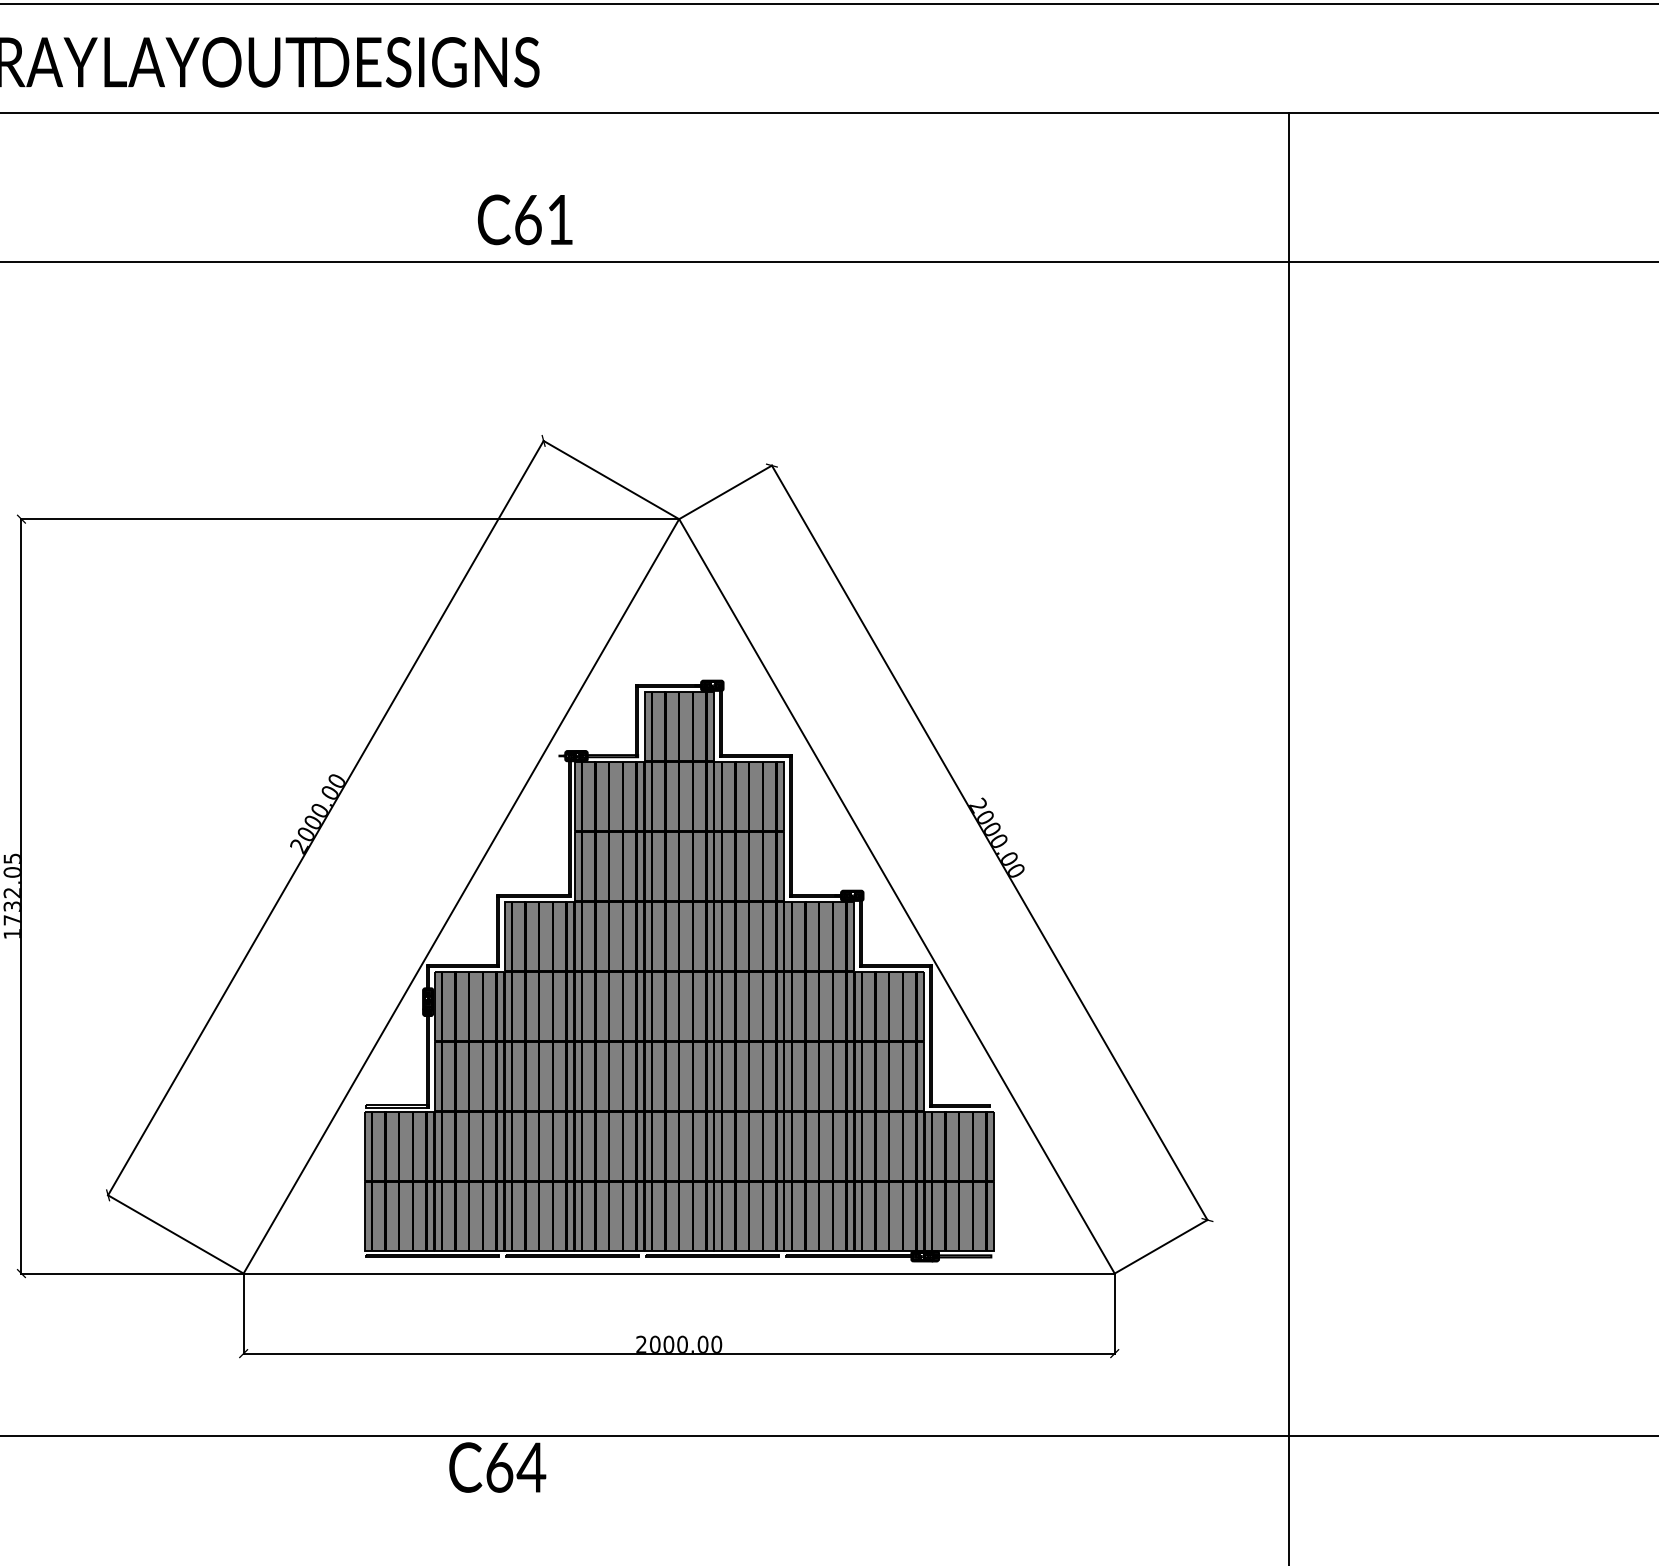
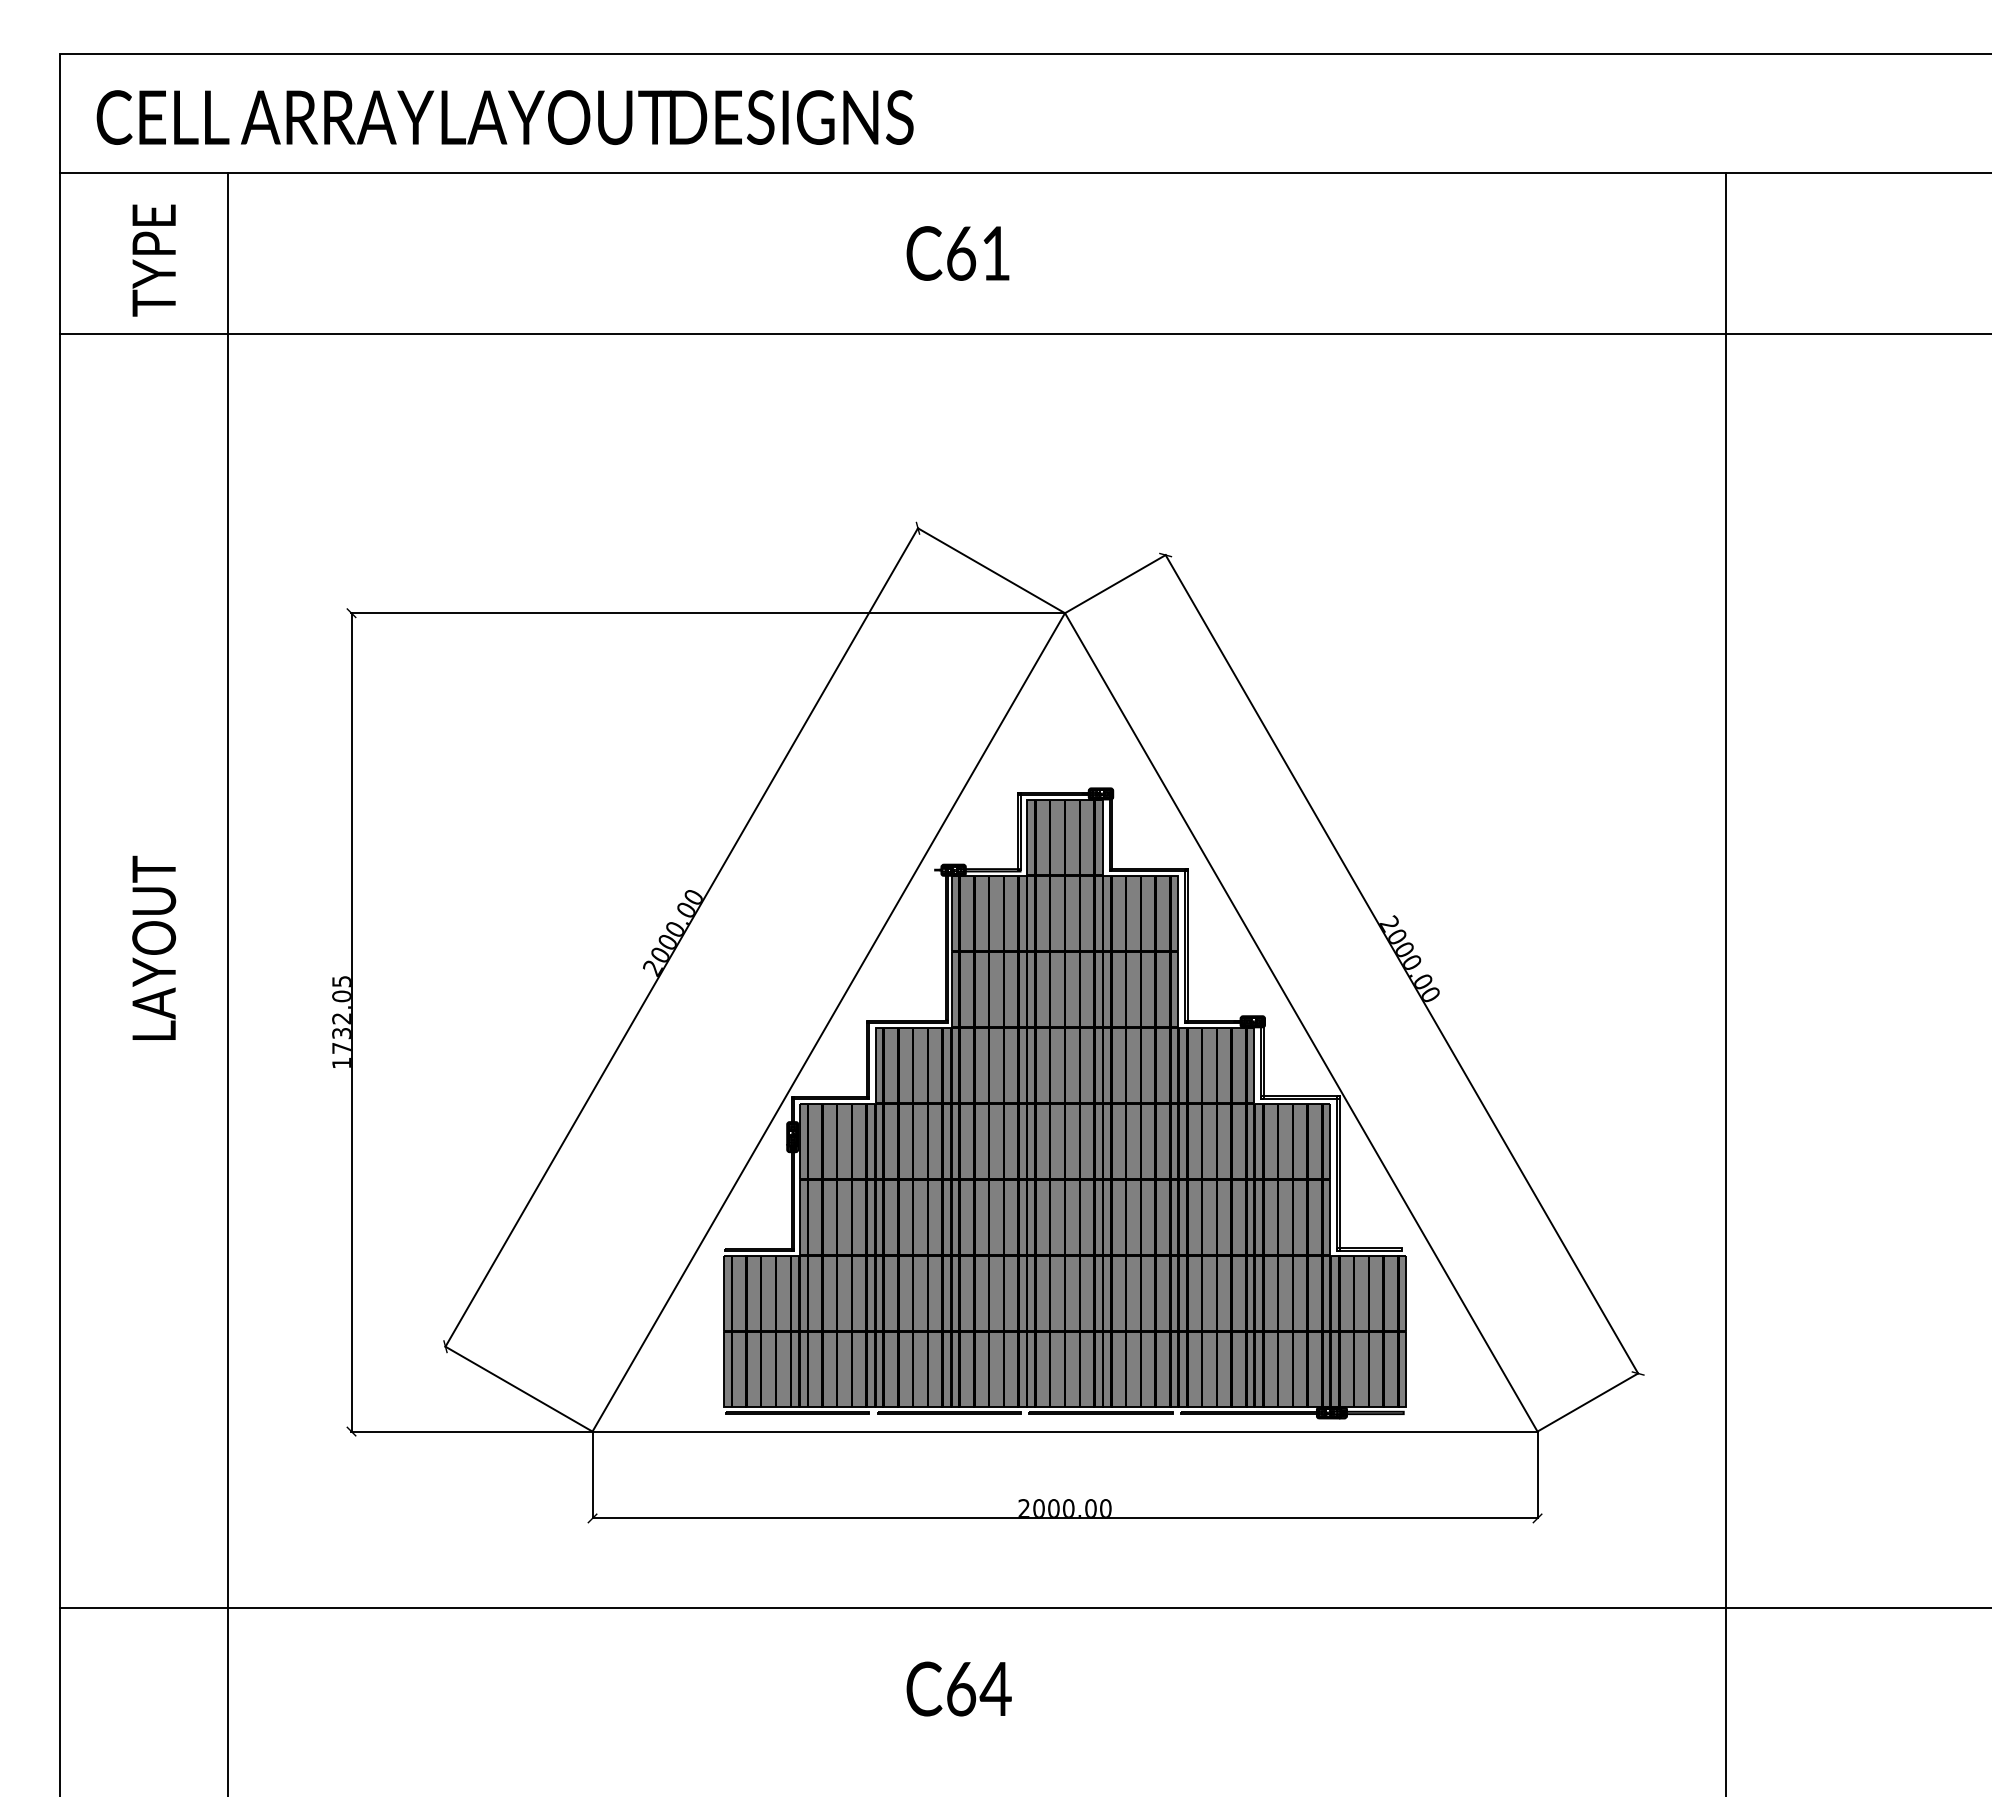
text: (524, 219) -> (957, 253), moved
text: (497, 1467) -> (958, 1688), moved

